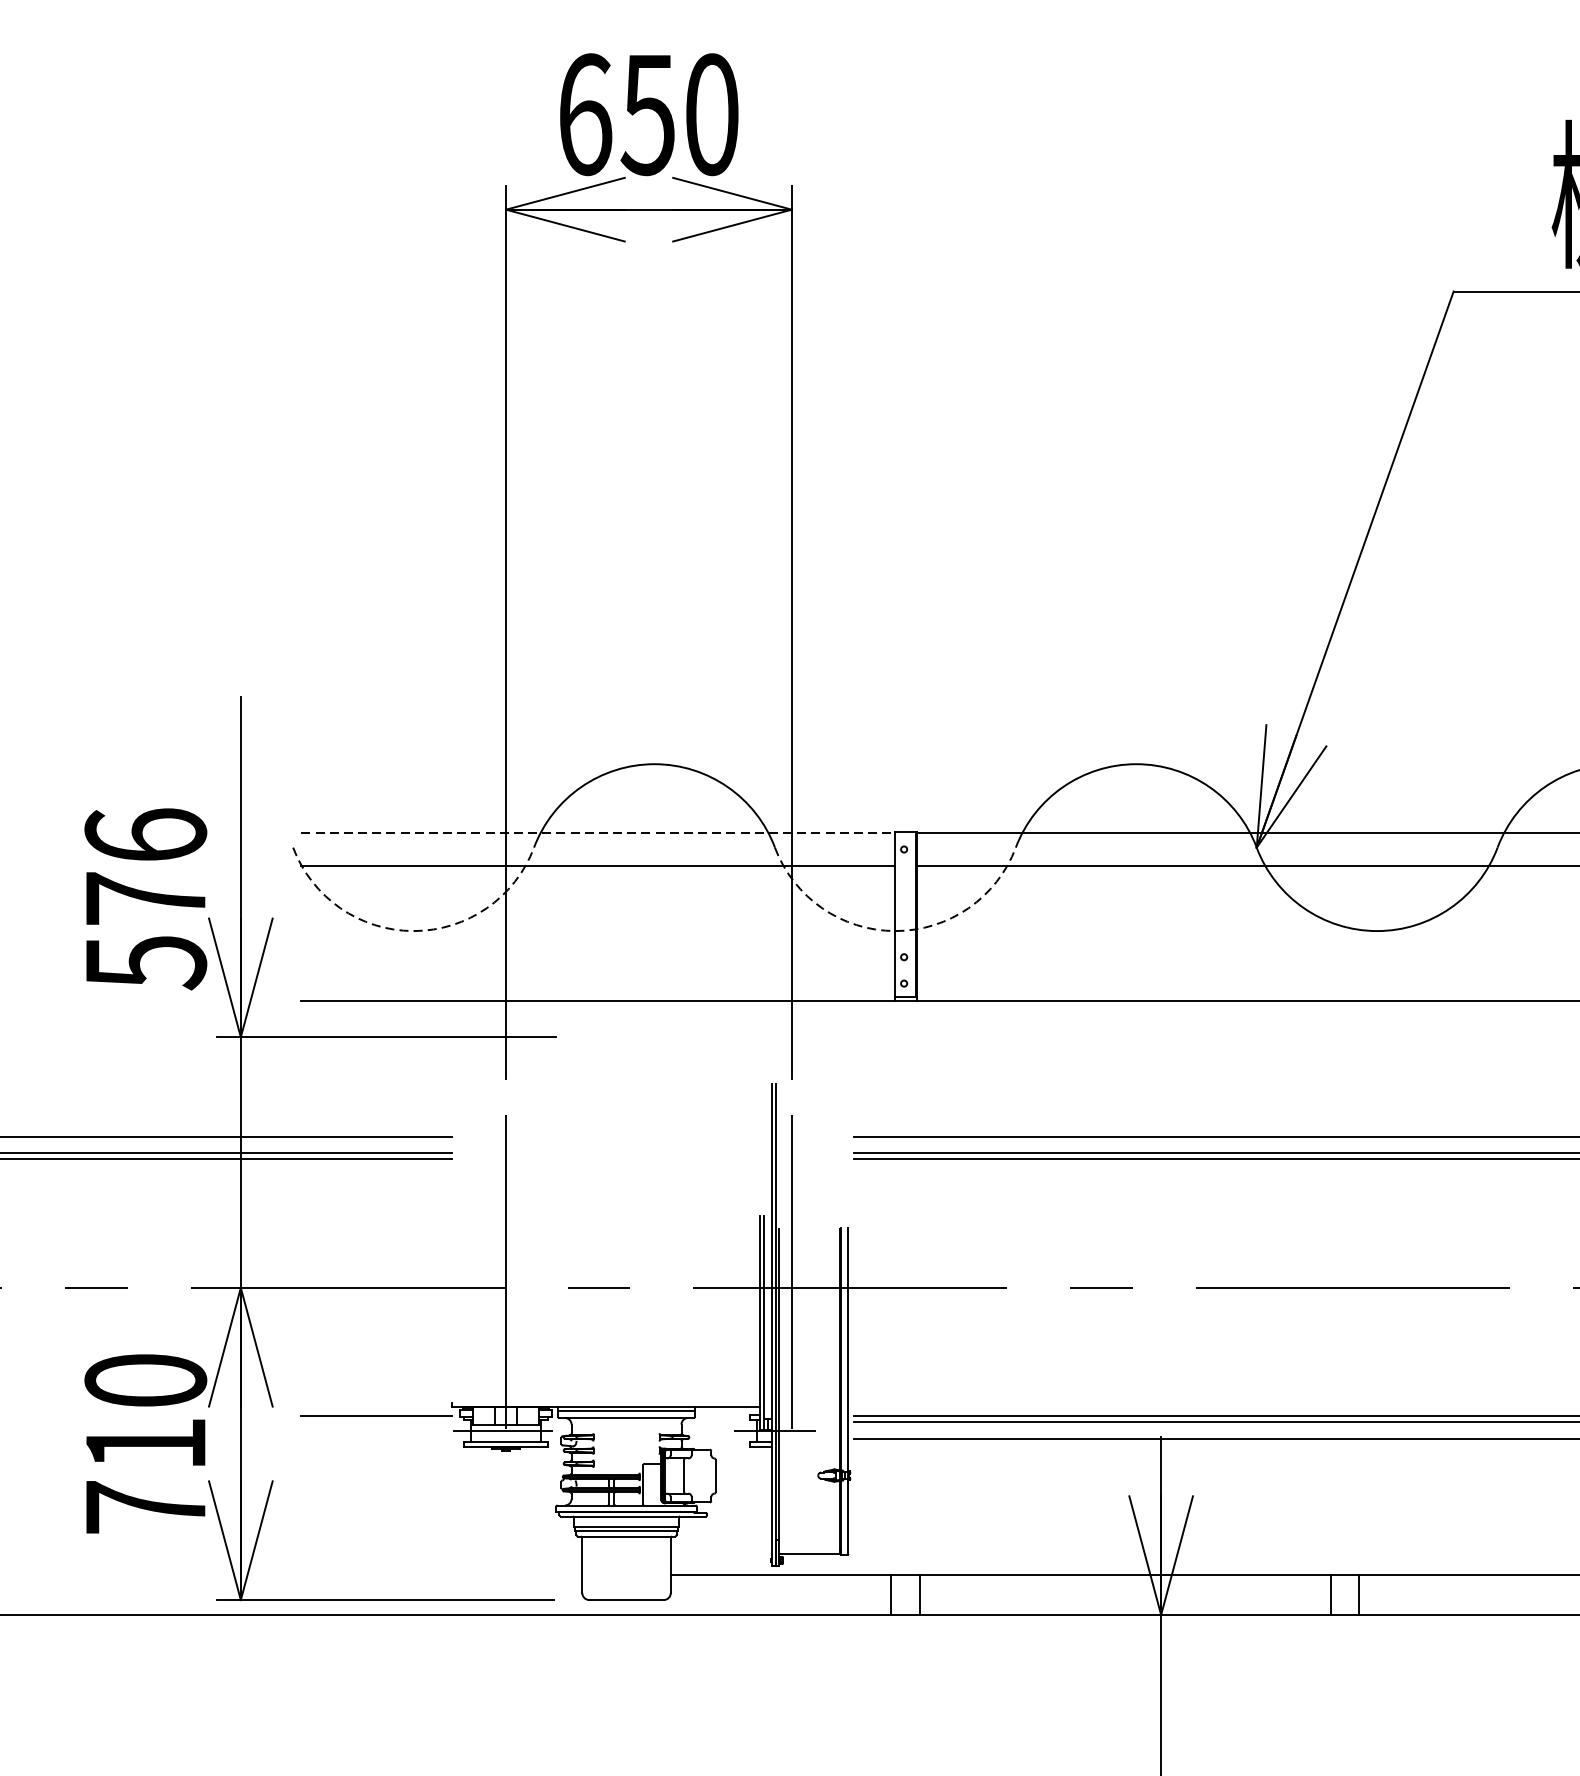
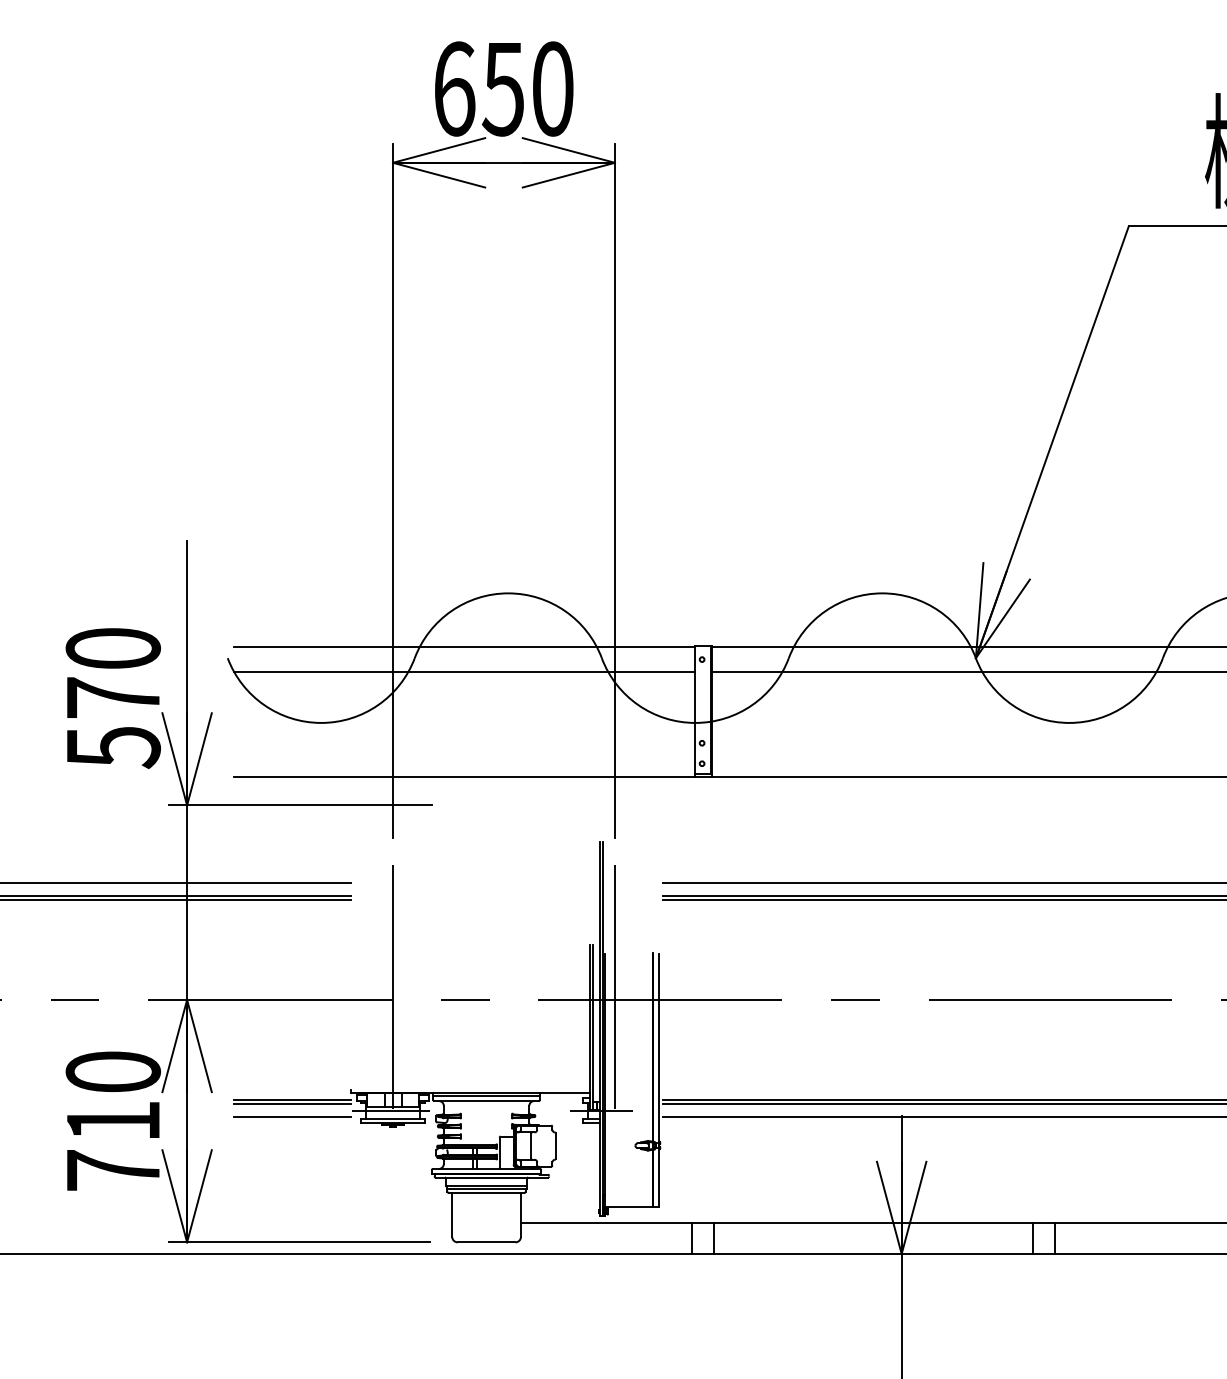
line: (598, 832) -> (464, 646), dashed -> solid
text: (144, 833) -> (112, 647), 576 -> 570
arc: (413, 930) -> (321, 722), dashed -> solid
arc: (895, 930) -> (695, 722), dashed -> solid
line: (376, 1422) -> (292, 1104), added
line: (376, 1439) -> (292, 1117), added

